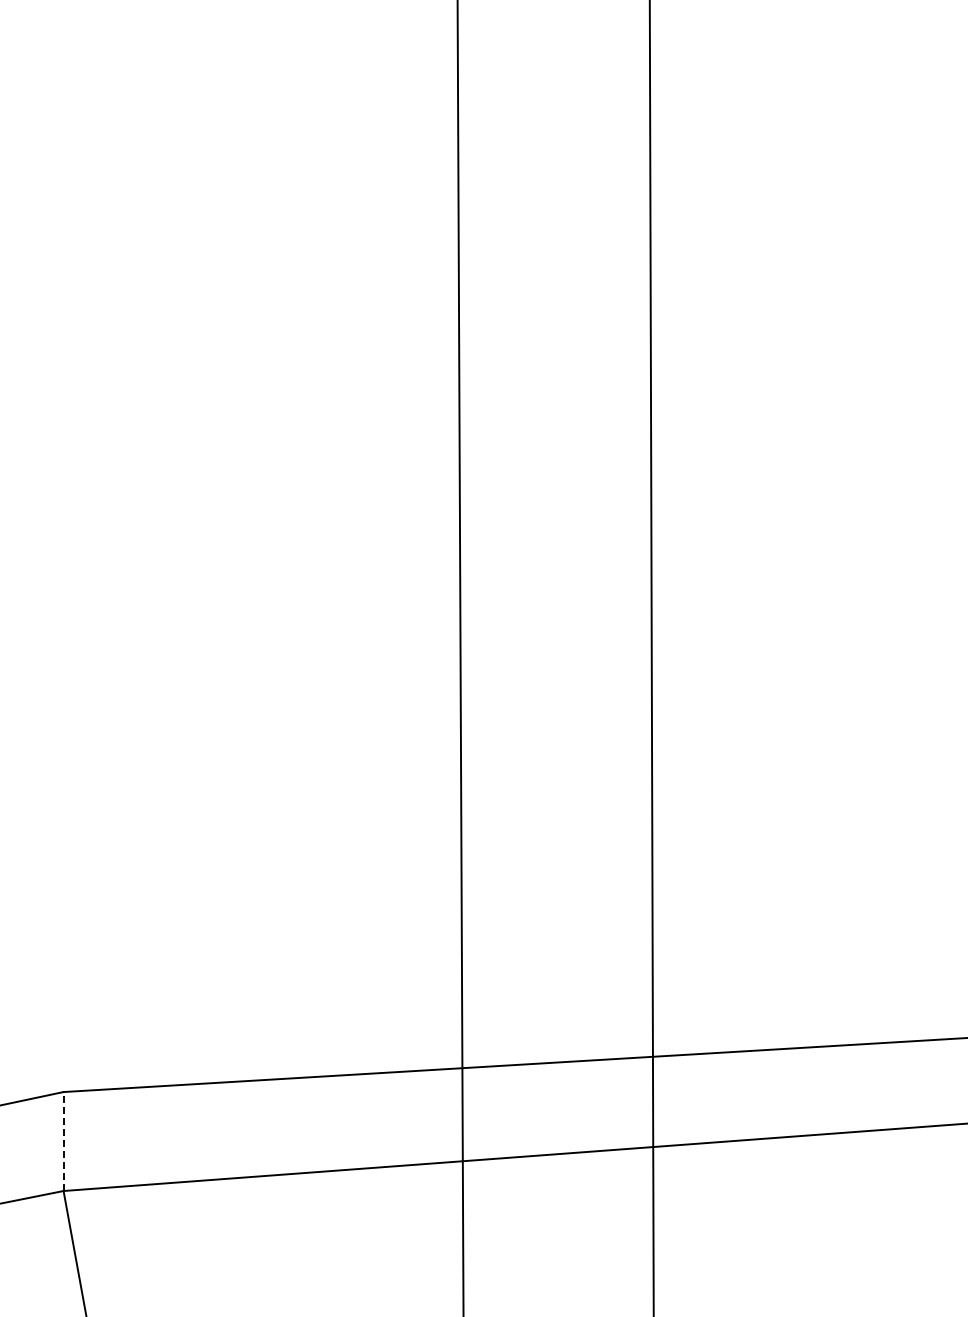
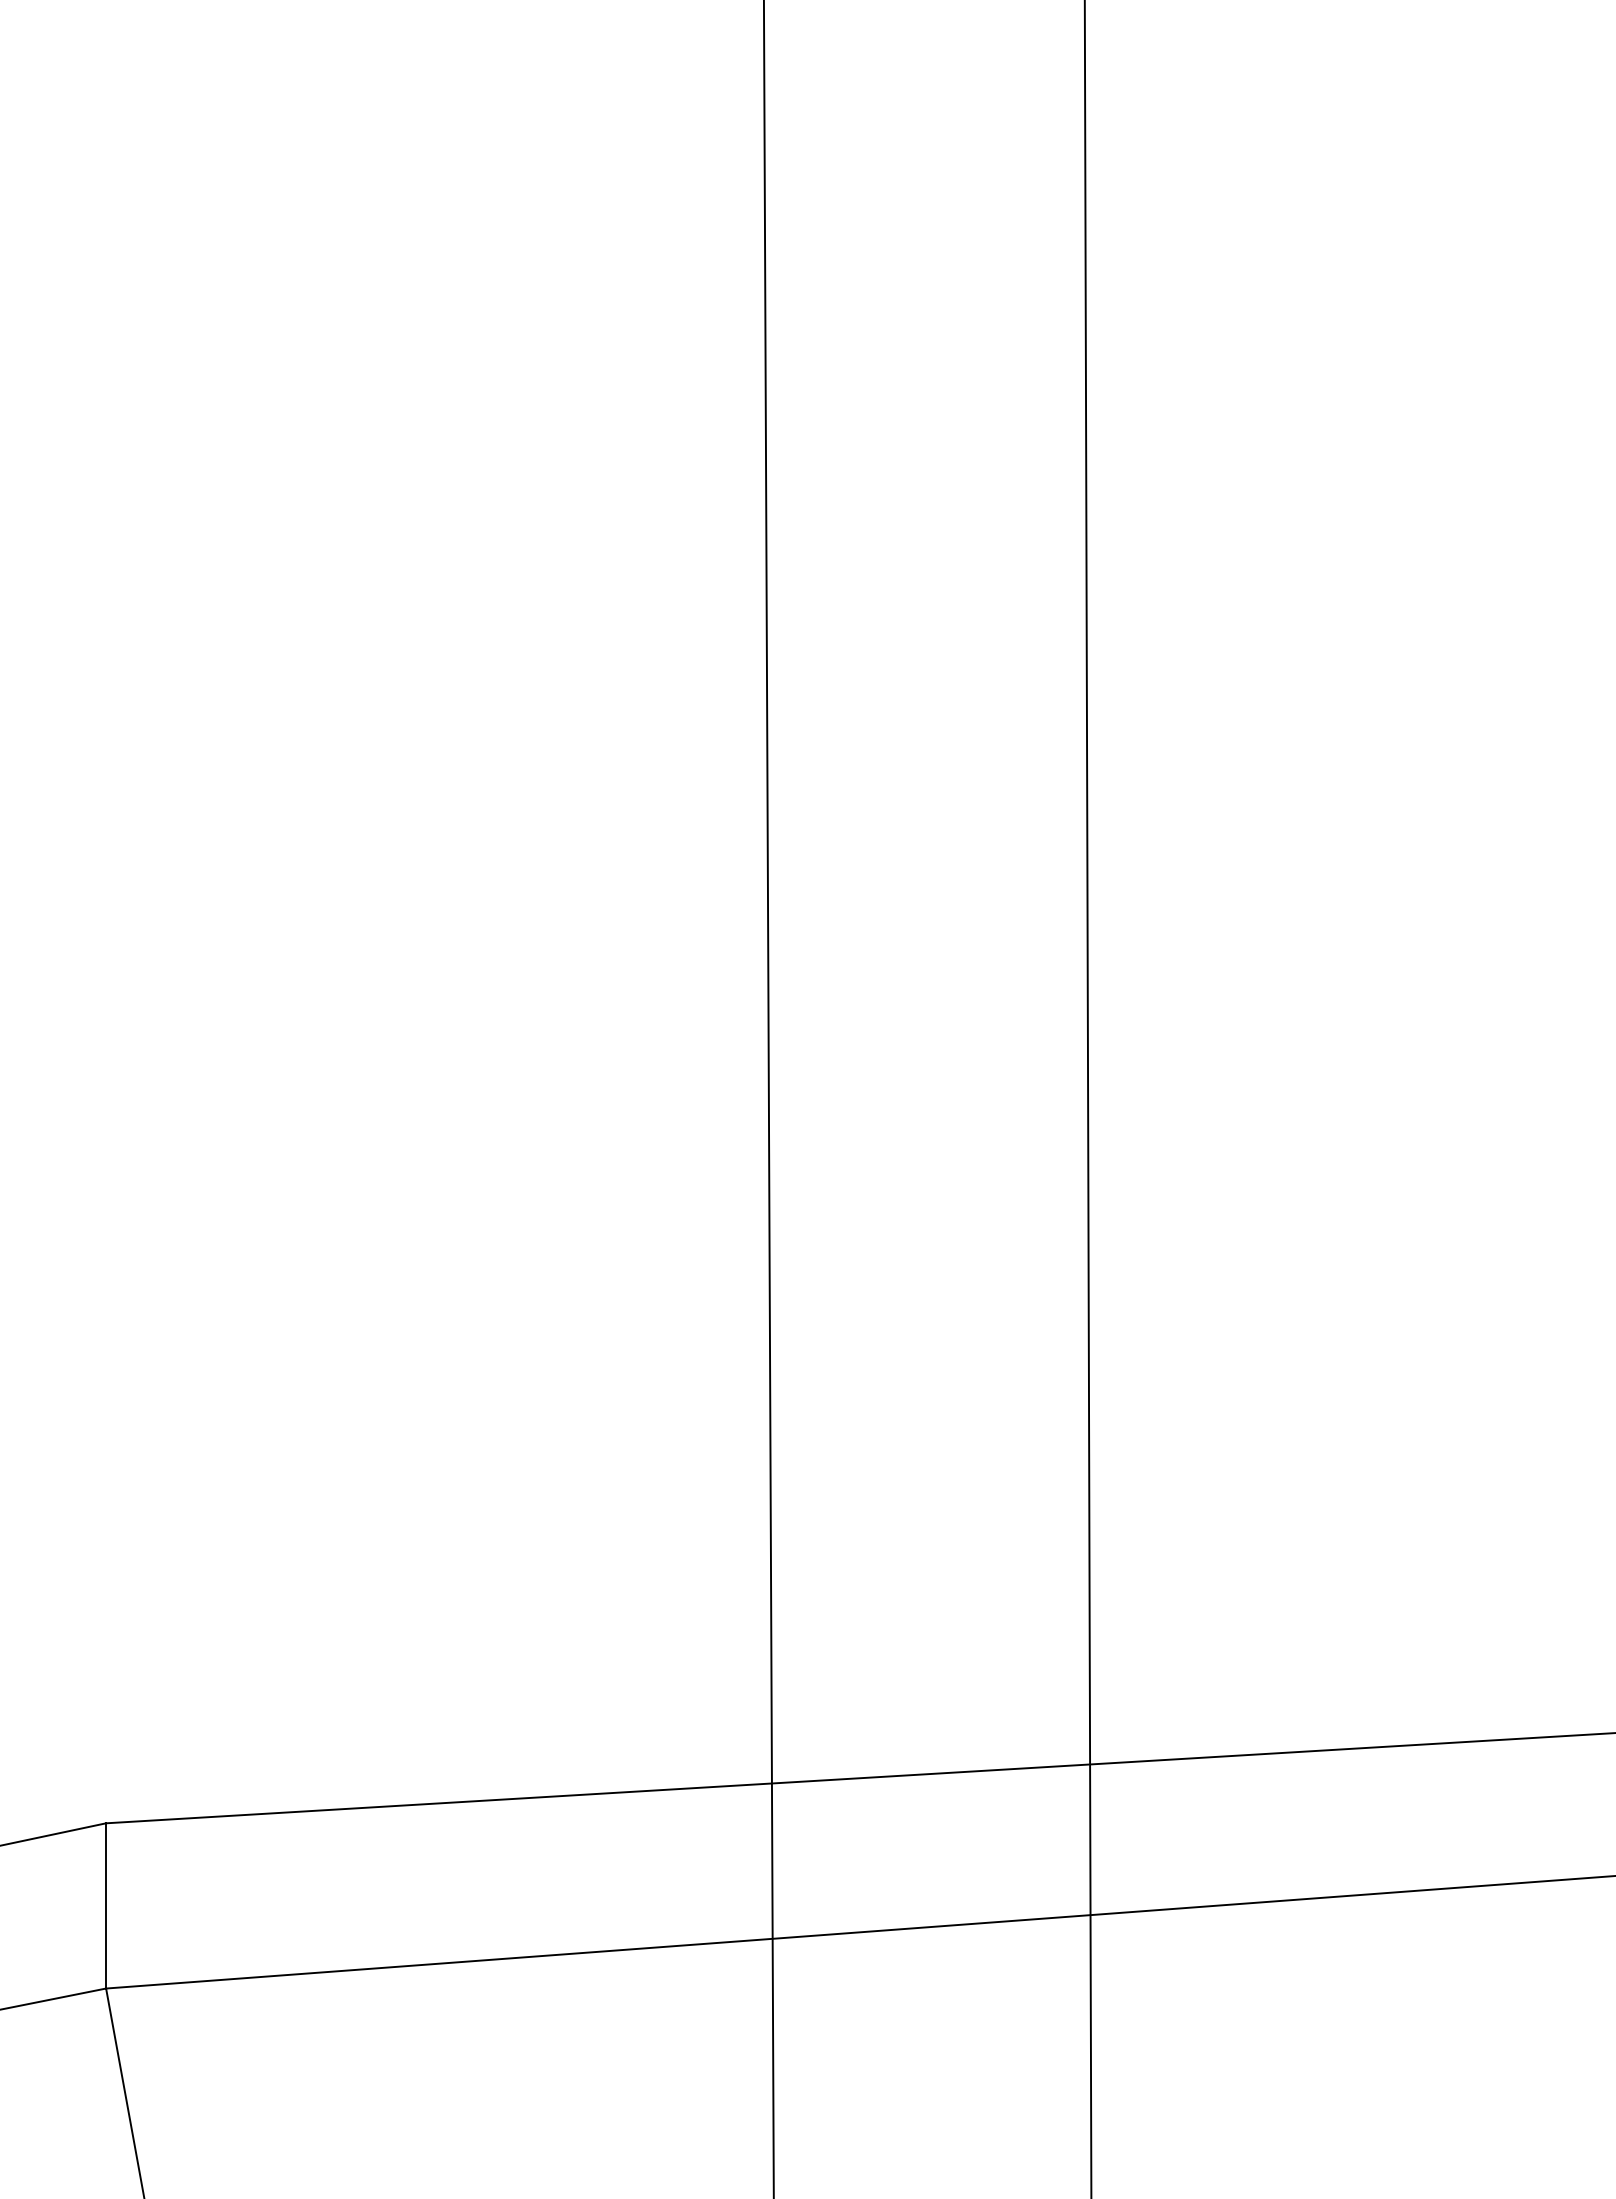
line: (63, 1141) -> (105, 1905), dashed -> solid

